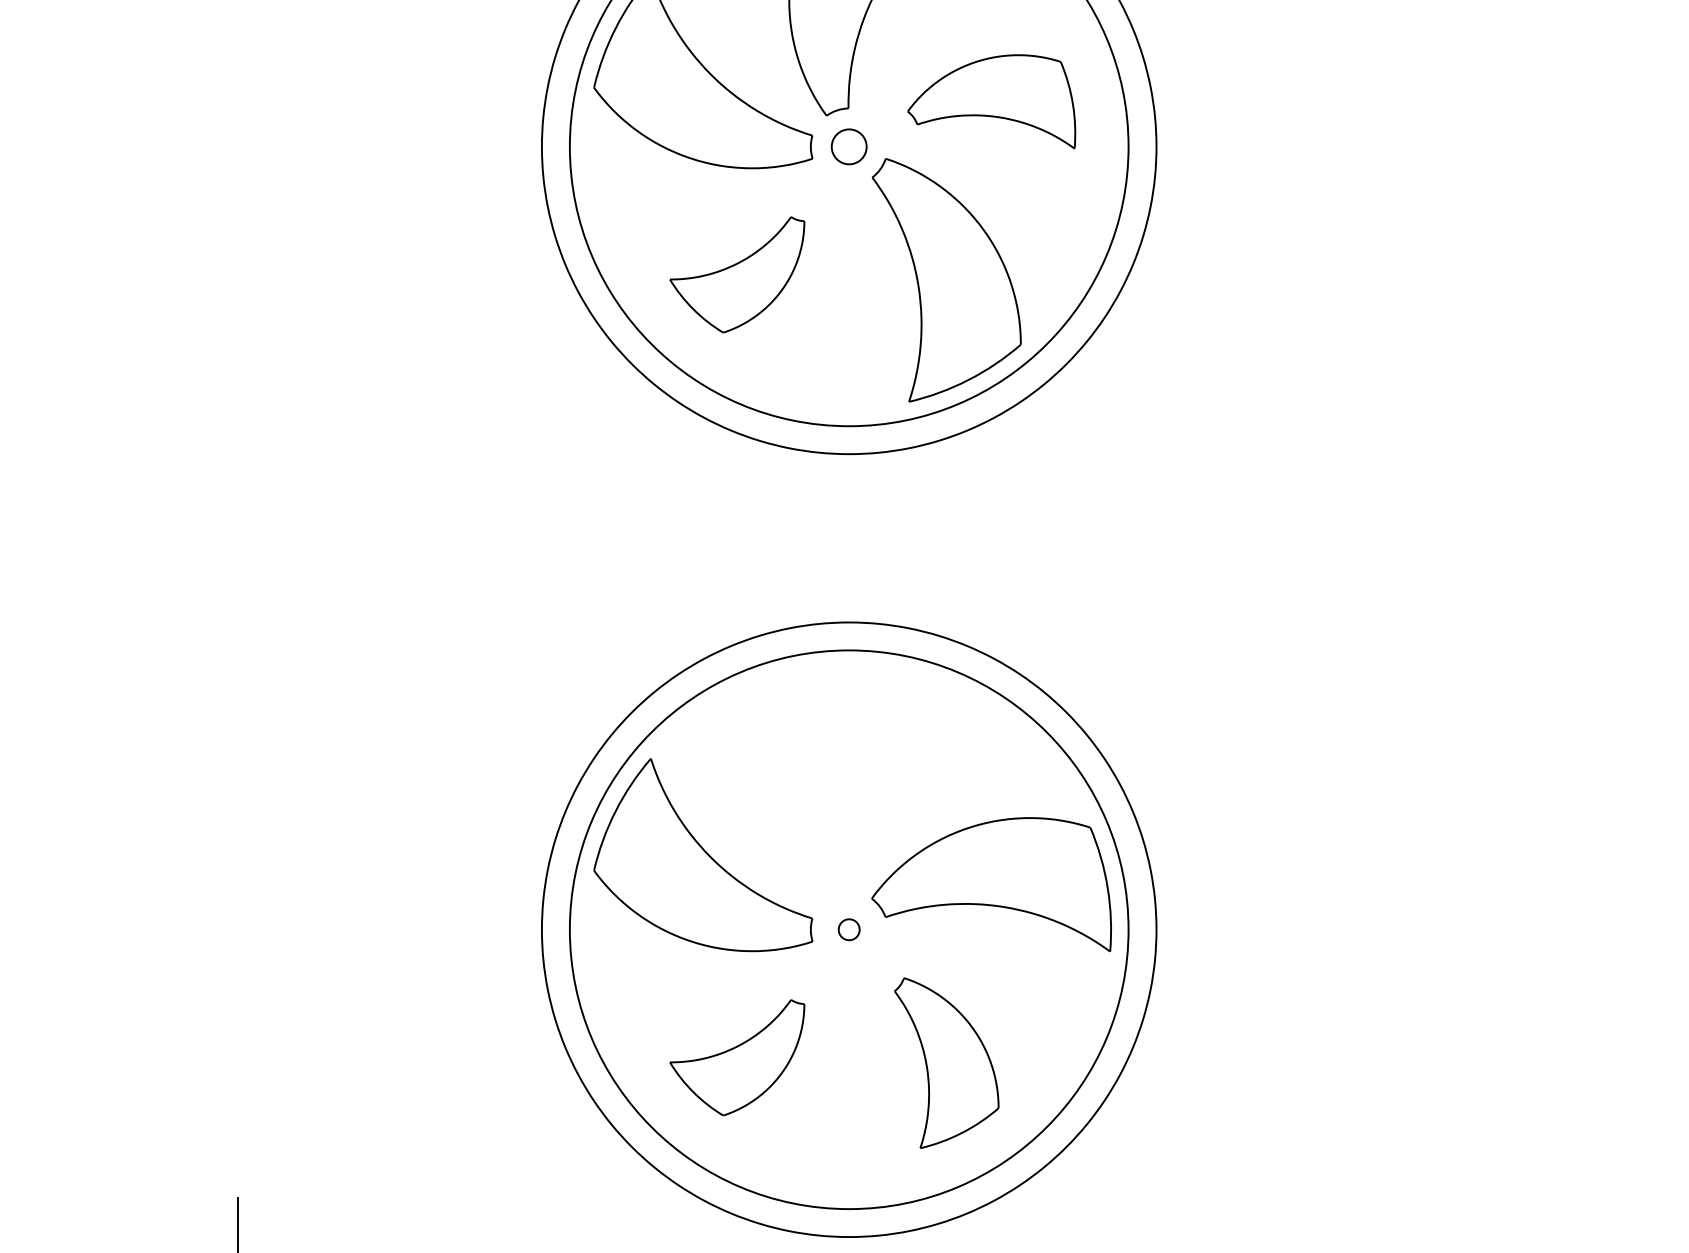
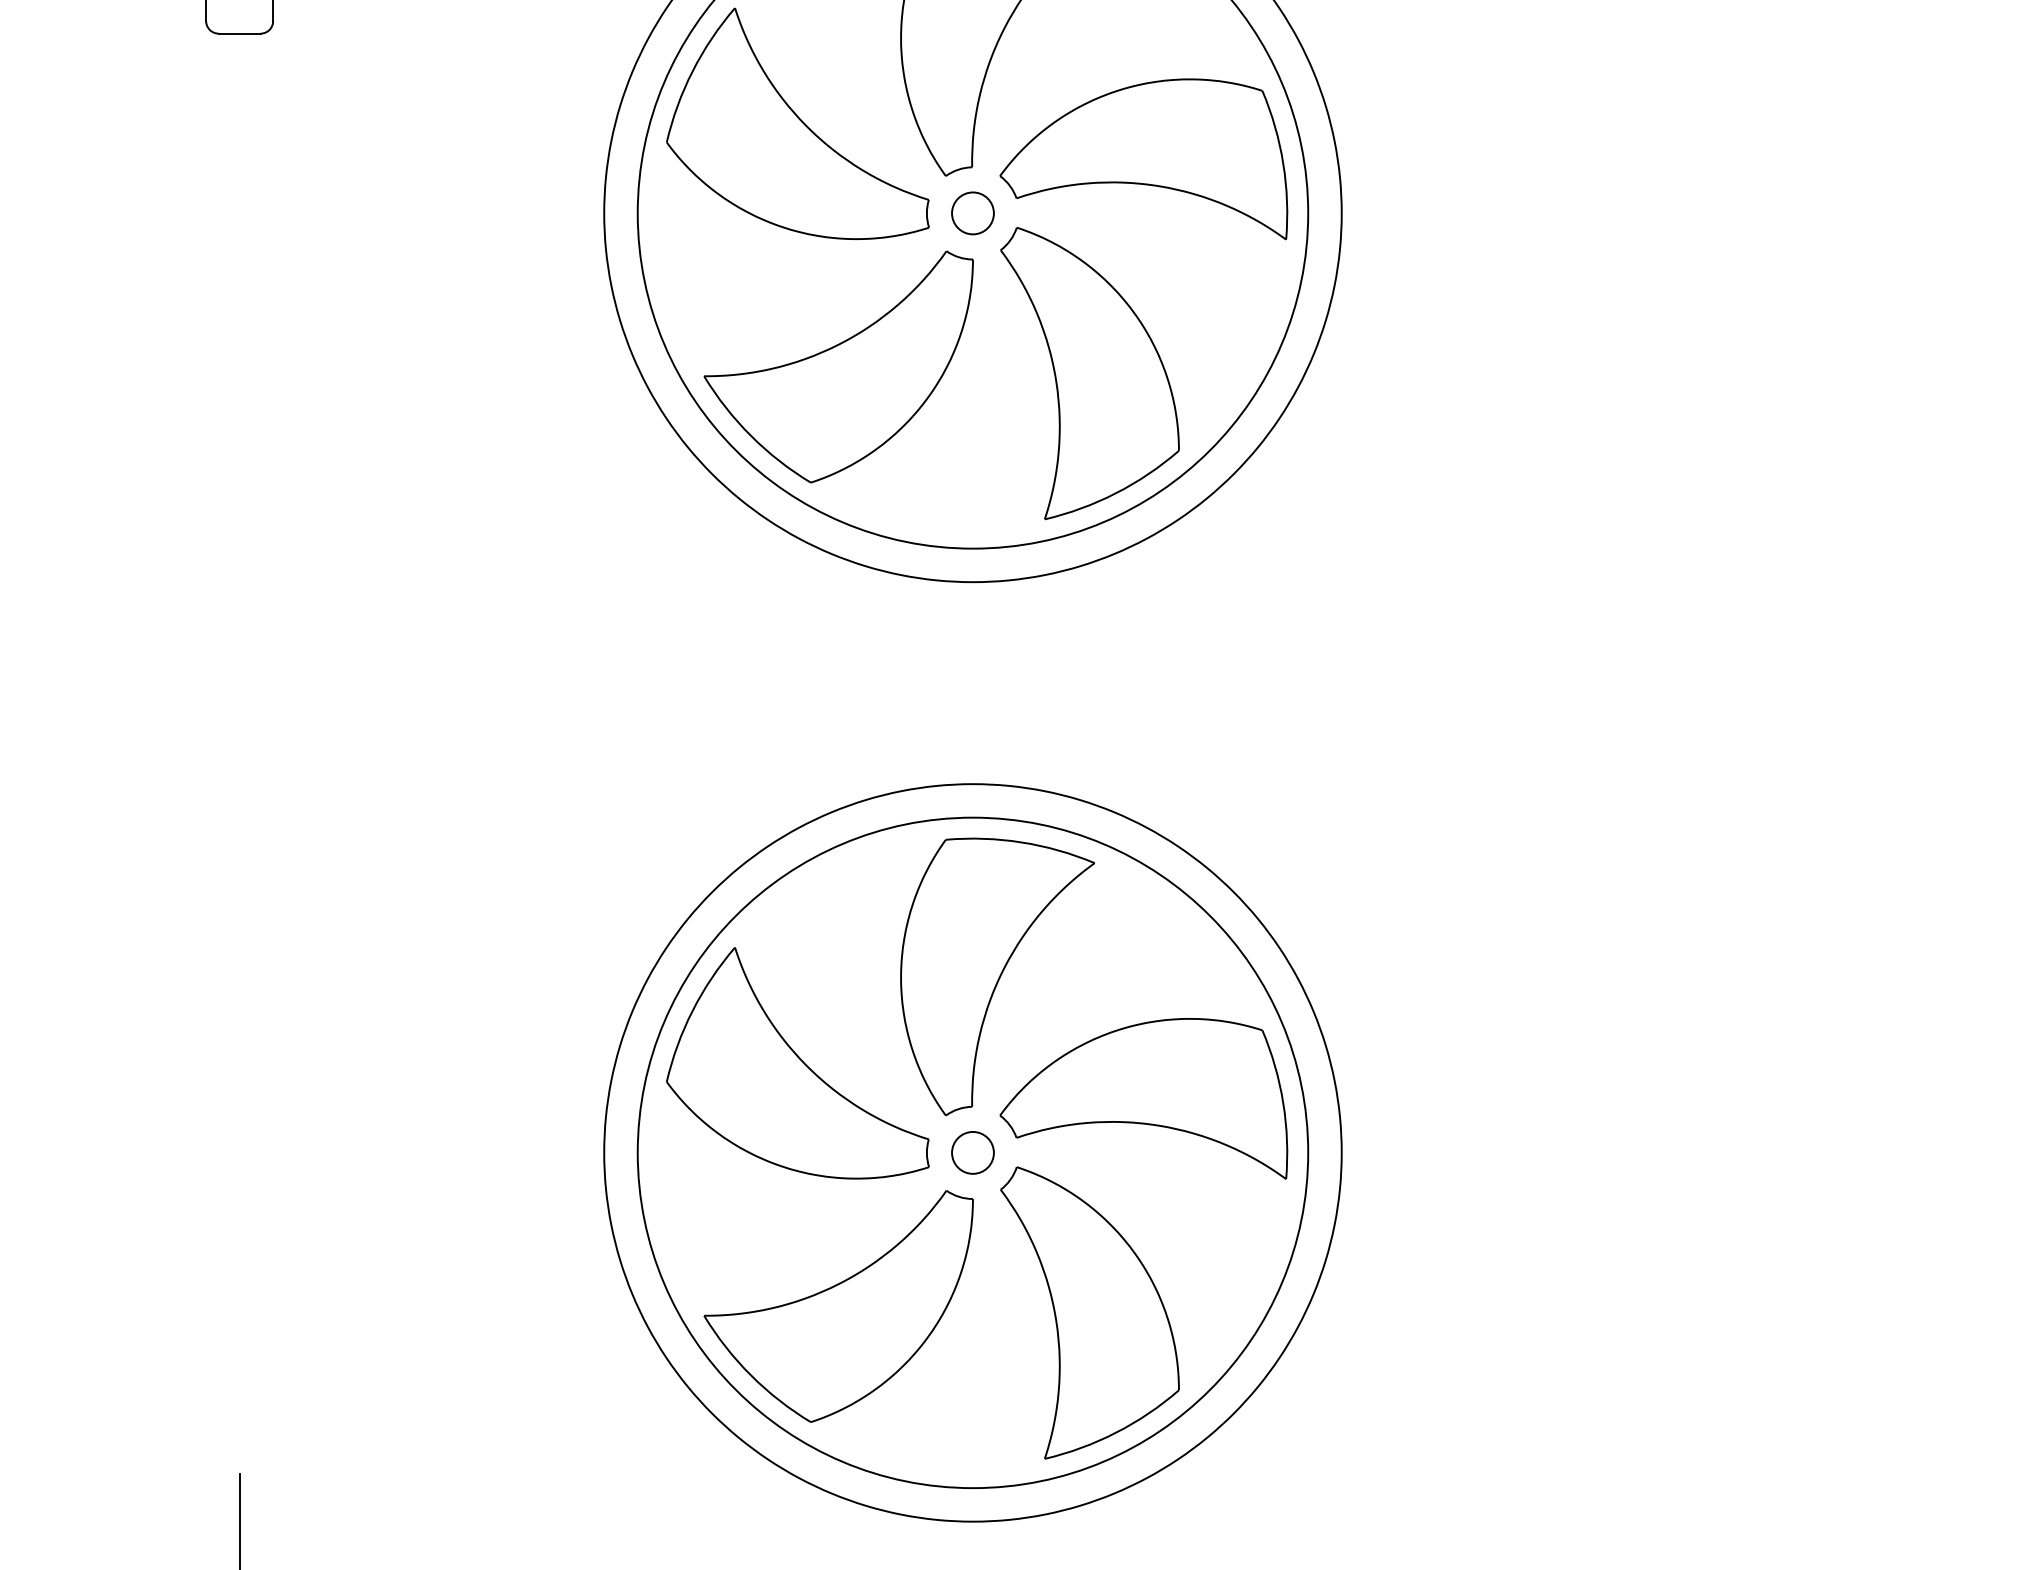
part: (991, 101) -> (1143, 159), size x1.43
part: (737, 274) -> (838, 366), size x1.67
part: (869, 782) -> (997, 976), added
circle: (848, 929) -> (972, 1152), size x1.67
part: (737, 1057) -> (838, 1306), size x1.67
part: (946, 1062) -> (1089, 1312), size x1.43

